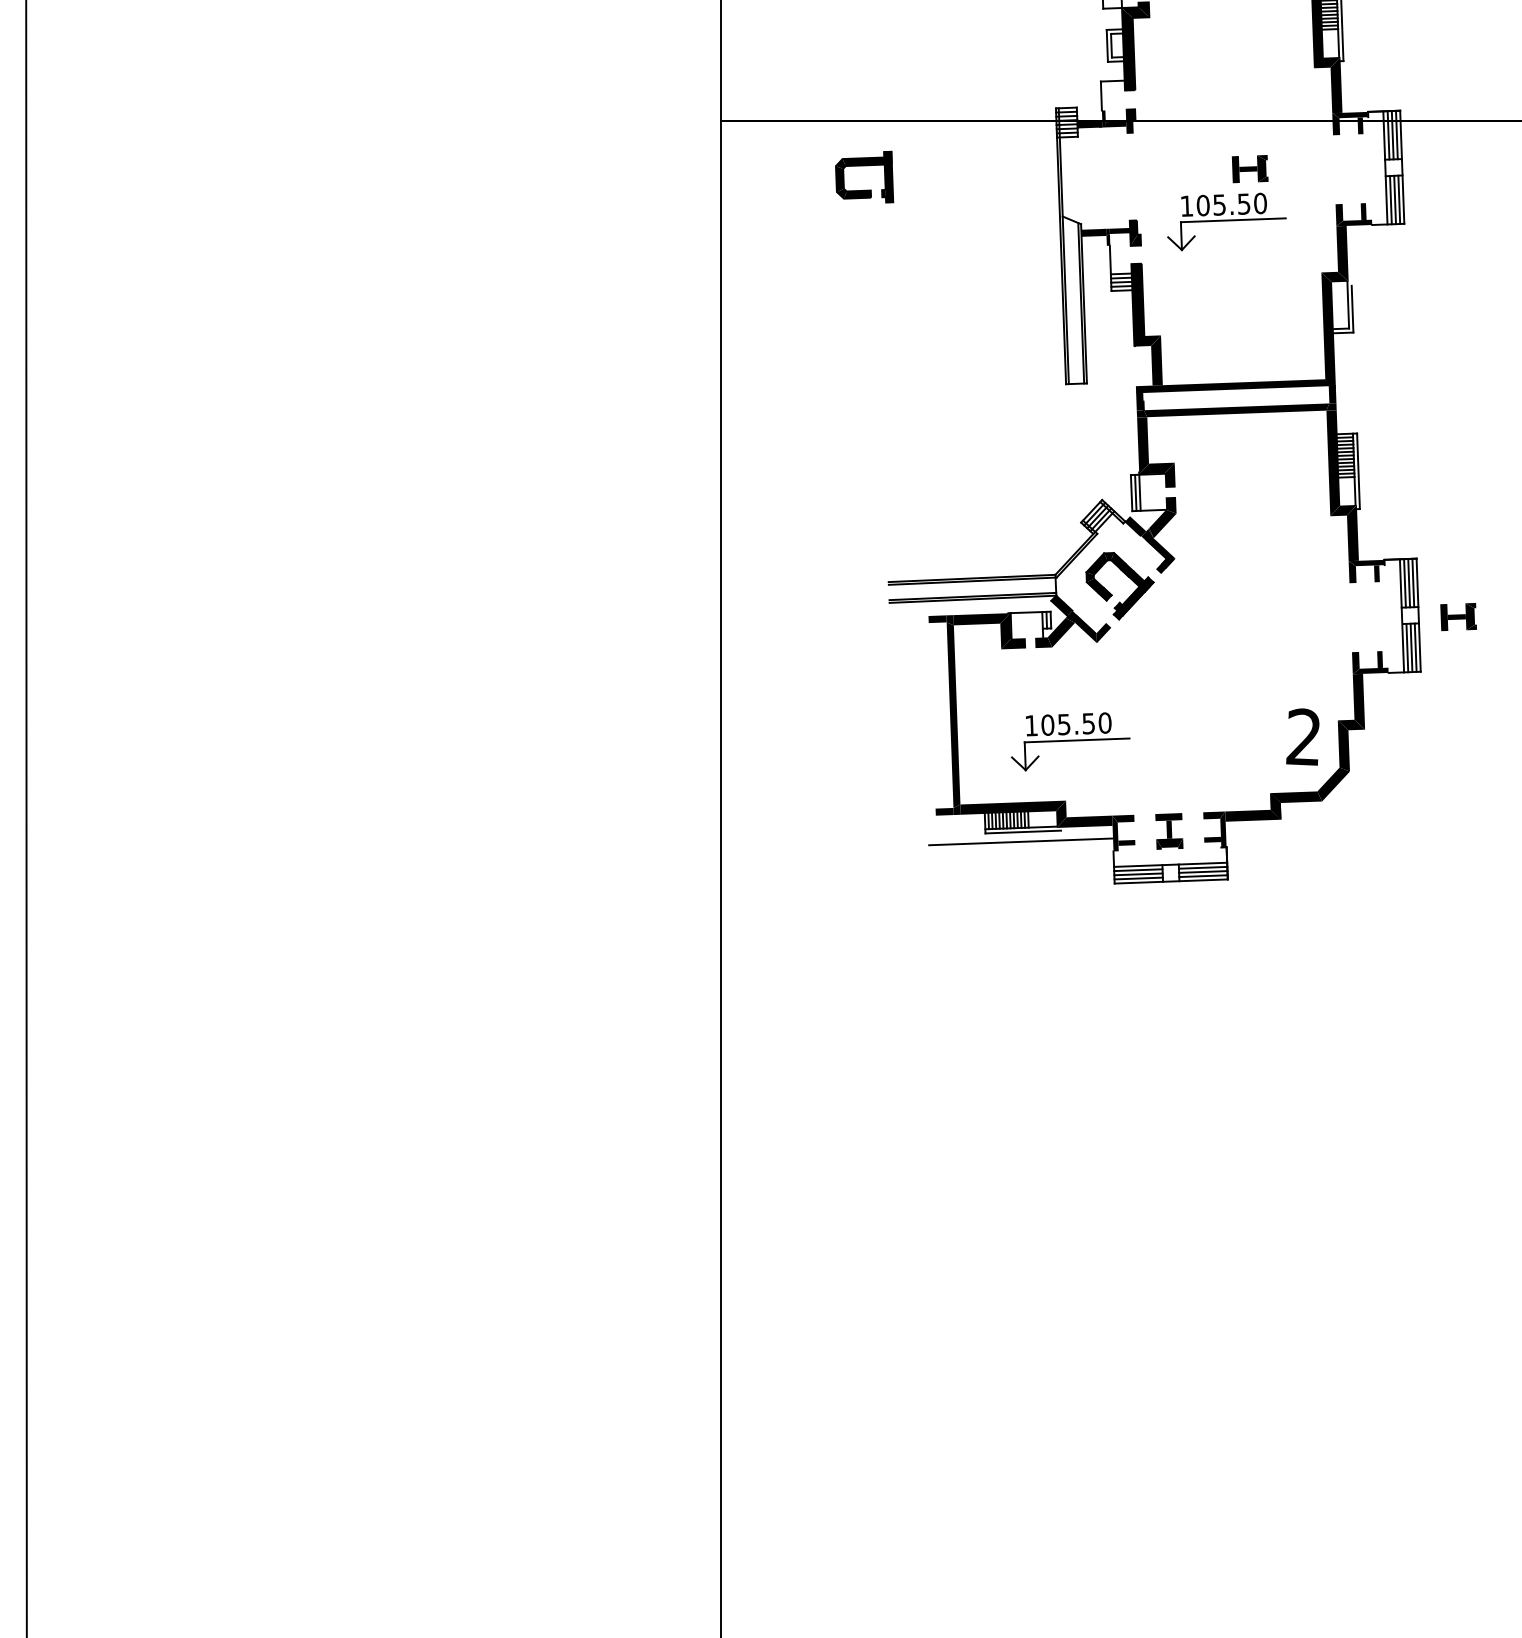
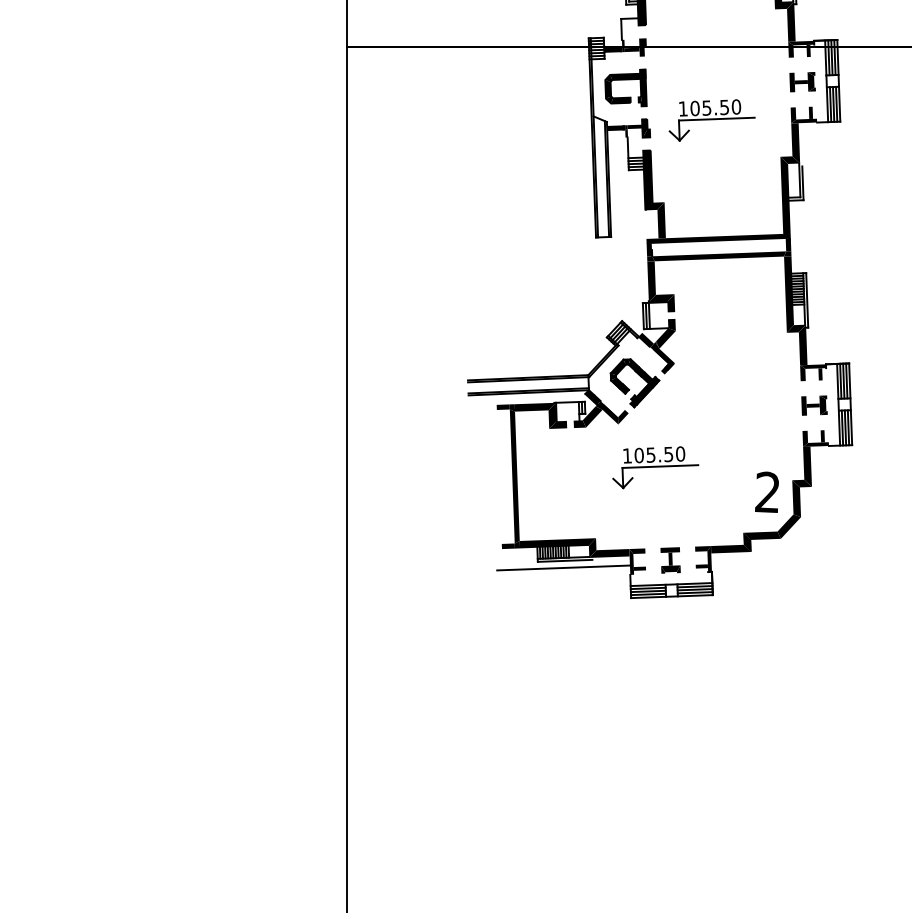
part: (864, 166) -> (625, 80), moved
part: (1249, 169) -> (802, 82), moved
part: (1458, 617) -> (814, 405), moved
part: (1070, 741) -> (655, 467), moved

